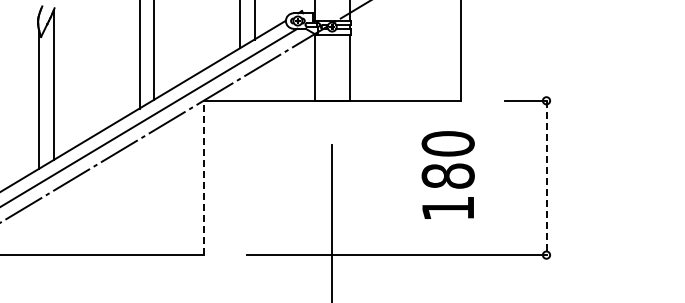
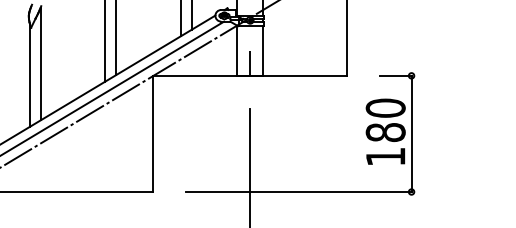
line: (332, 84) -> (250, 63), added
text: (447, 174) -> (385, 131), moved
line: (203, 177) -> (153, 133), dashed -> solid
line: (546, 178) -> (411, 134), dashed -> solid

